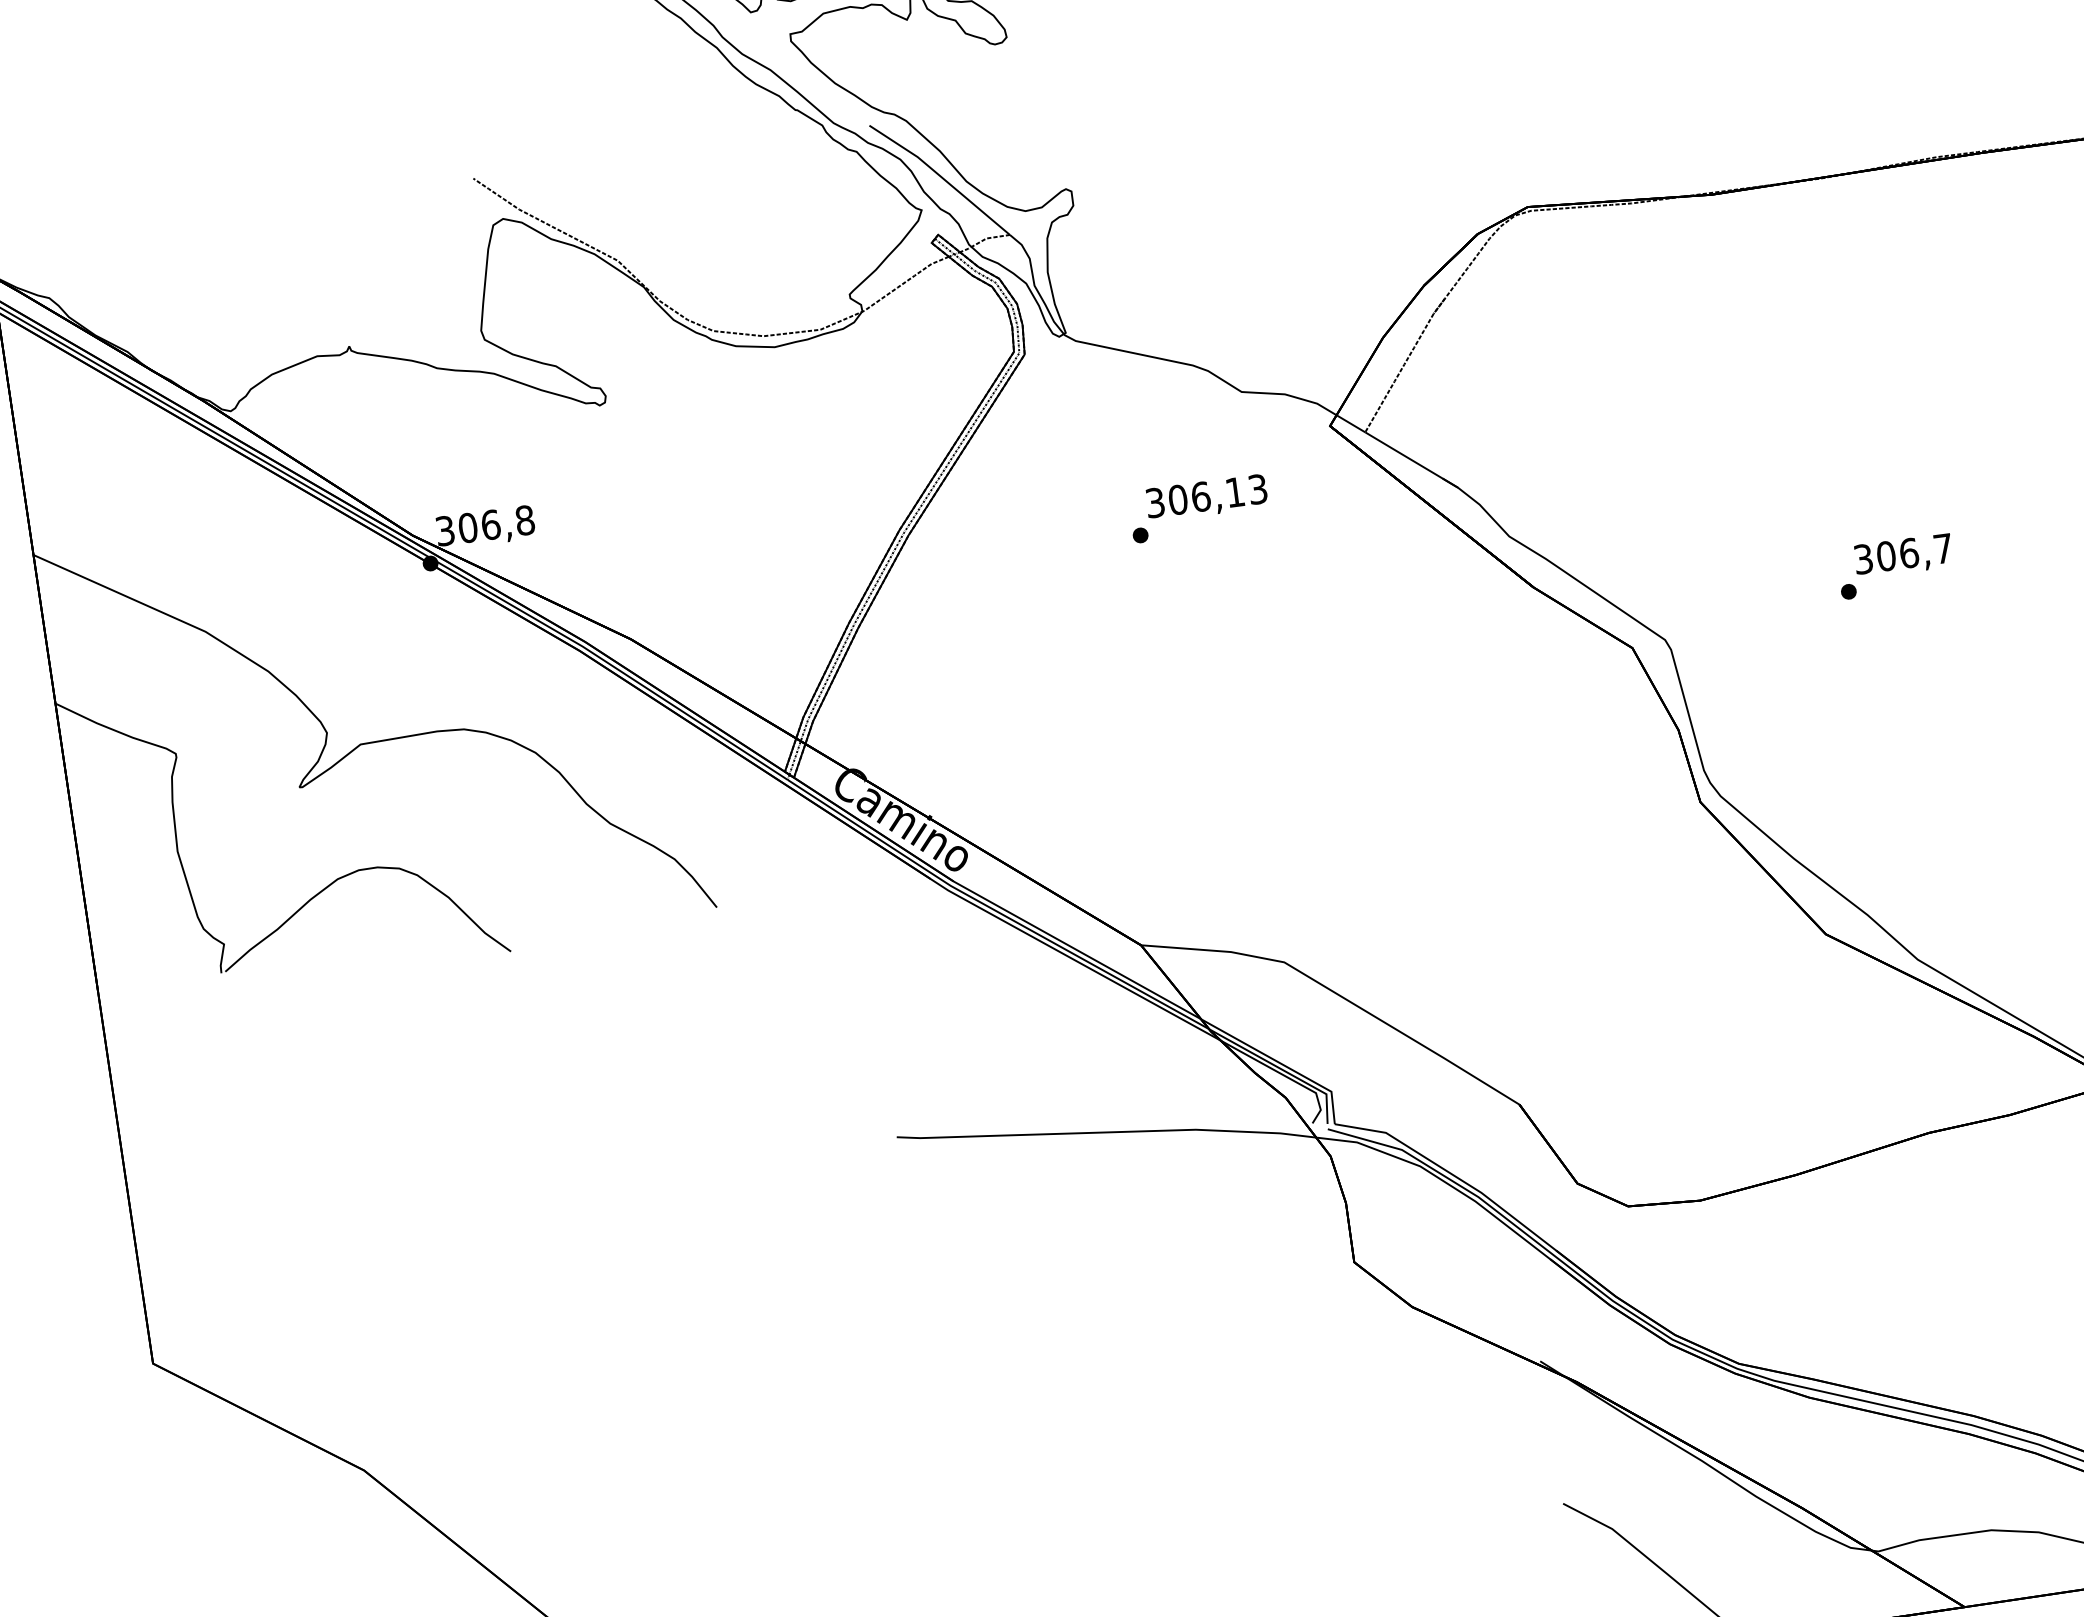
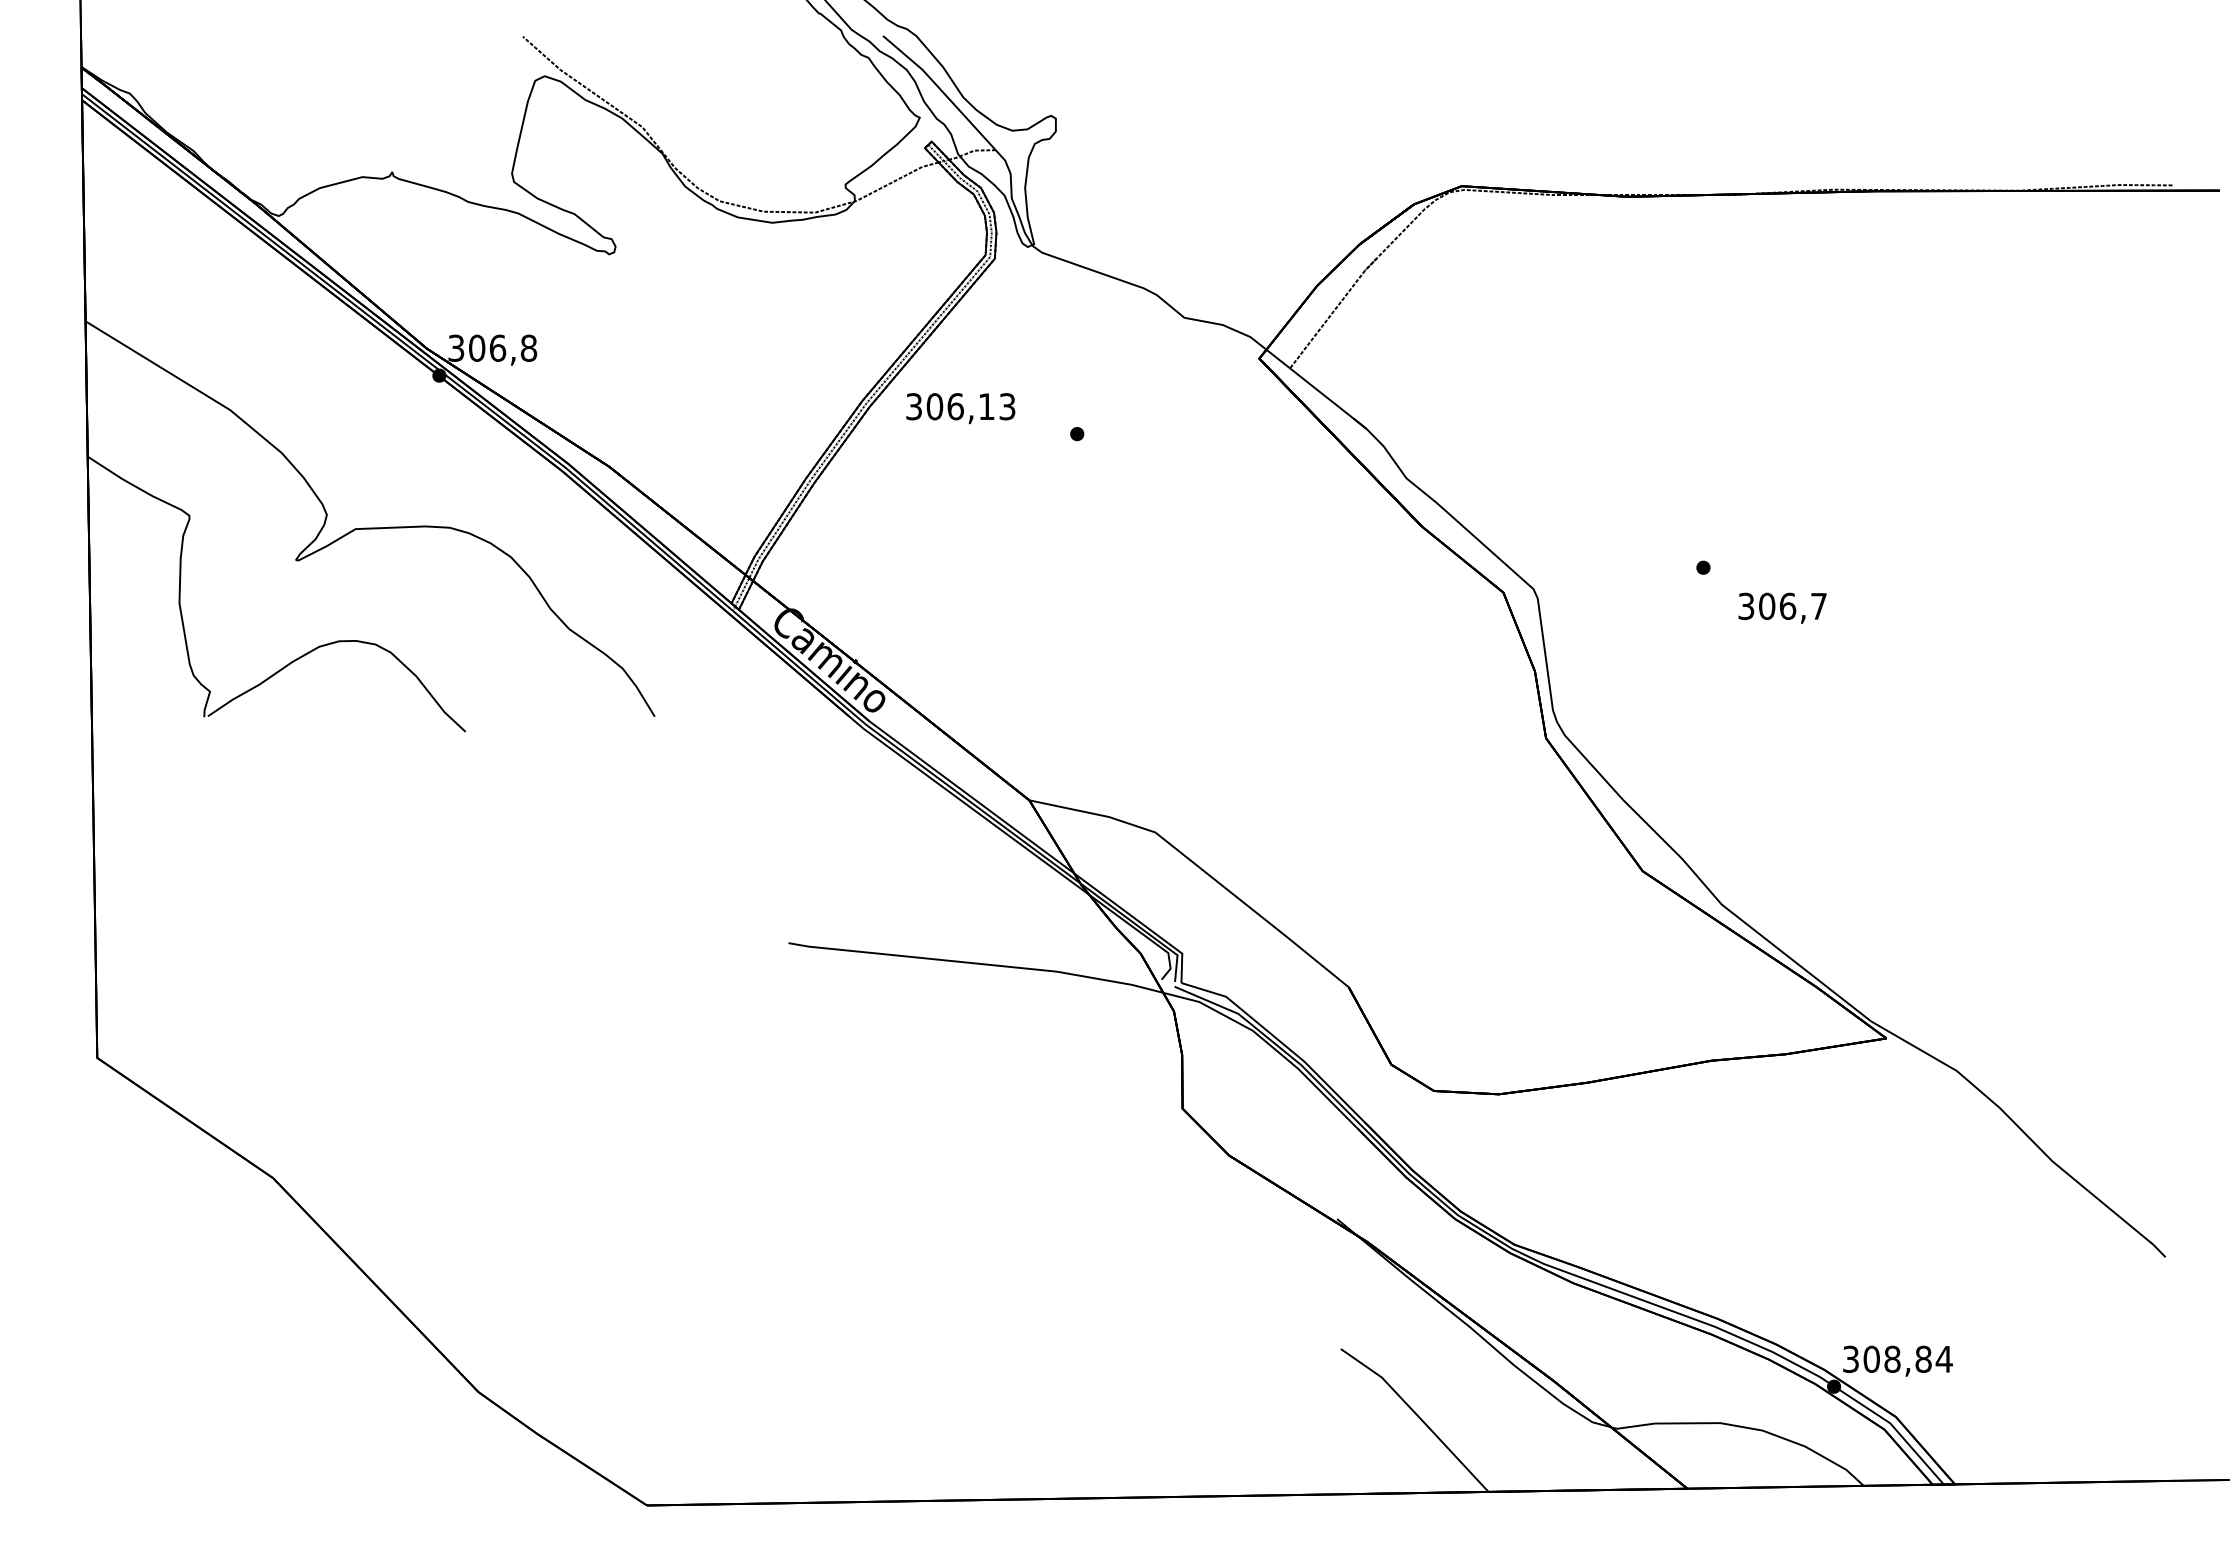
text: (1206, 498) -> (960, 408), moved
text: (1903, 555) -> (1782, 607), moved

